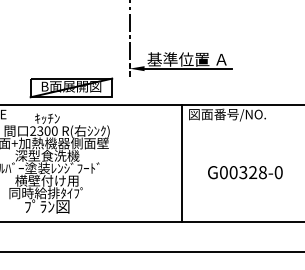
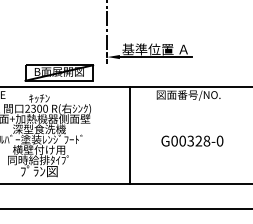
line: (182, 162) -> (130, 134), moved
text: (245, 171) -> (192, 140), moved

